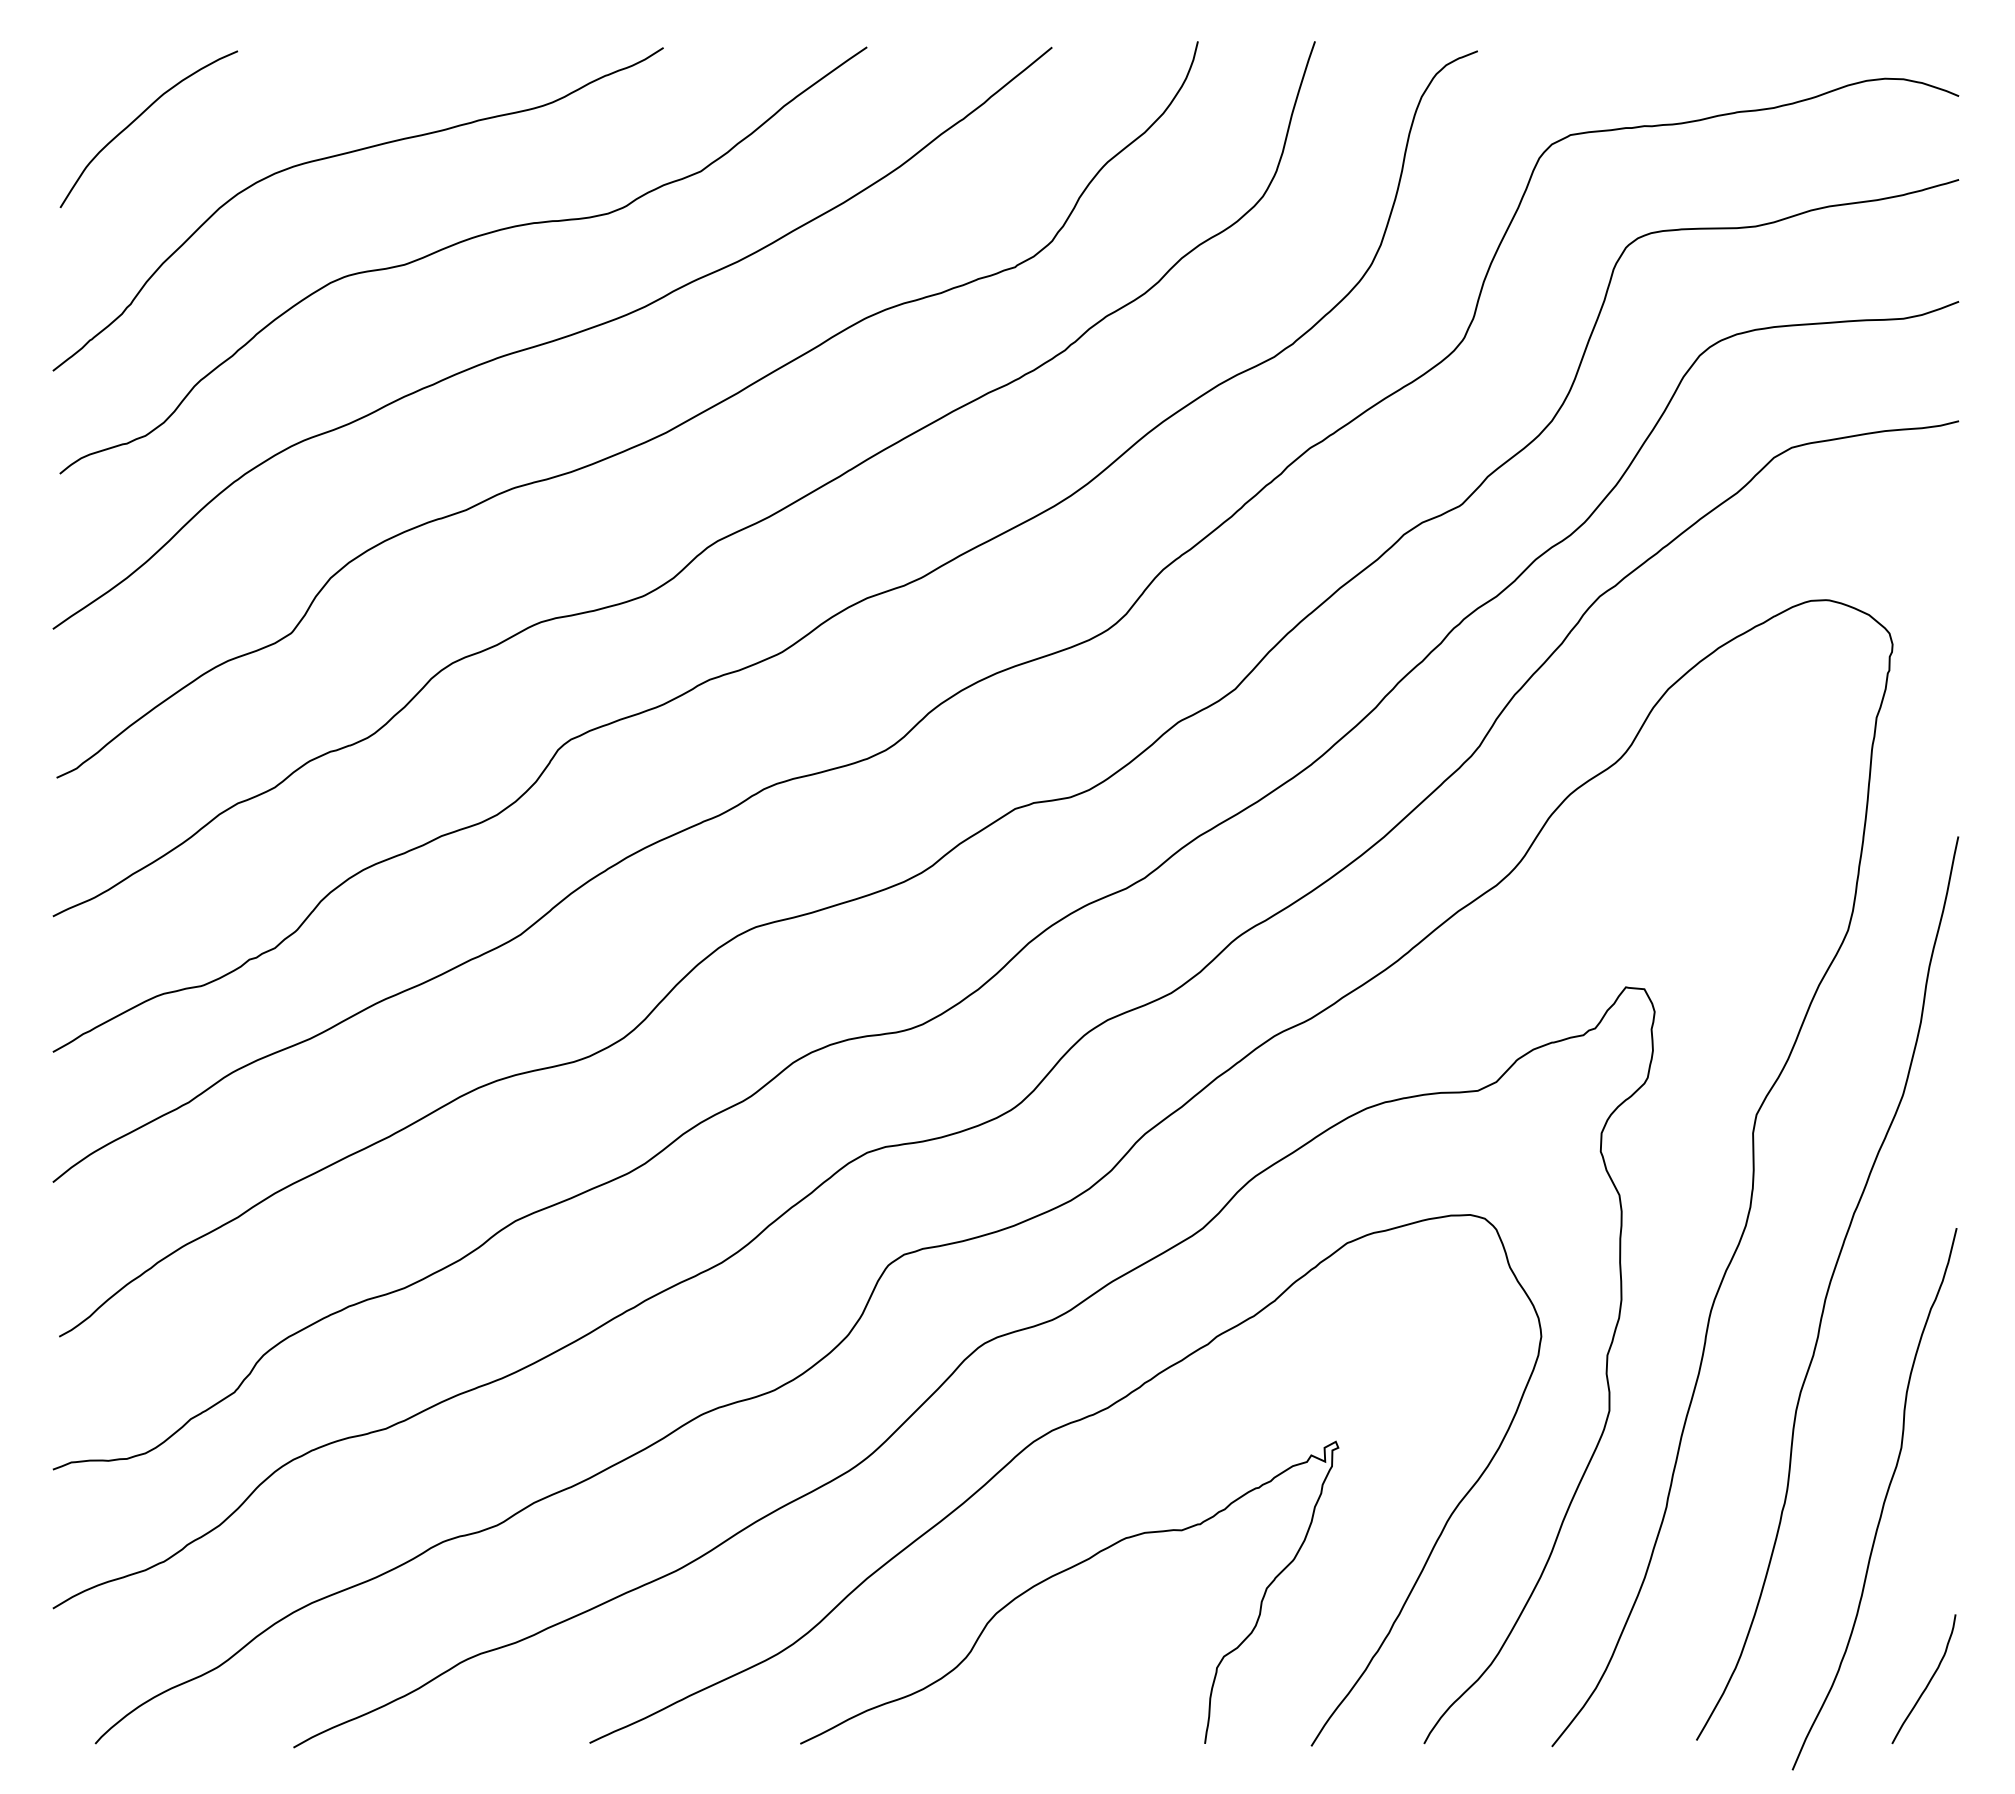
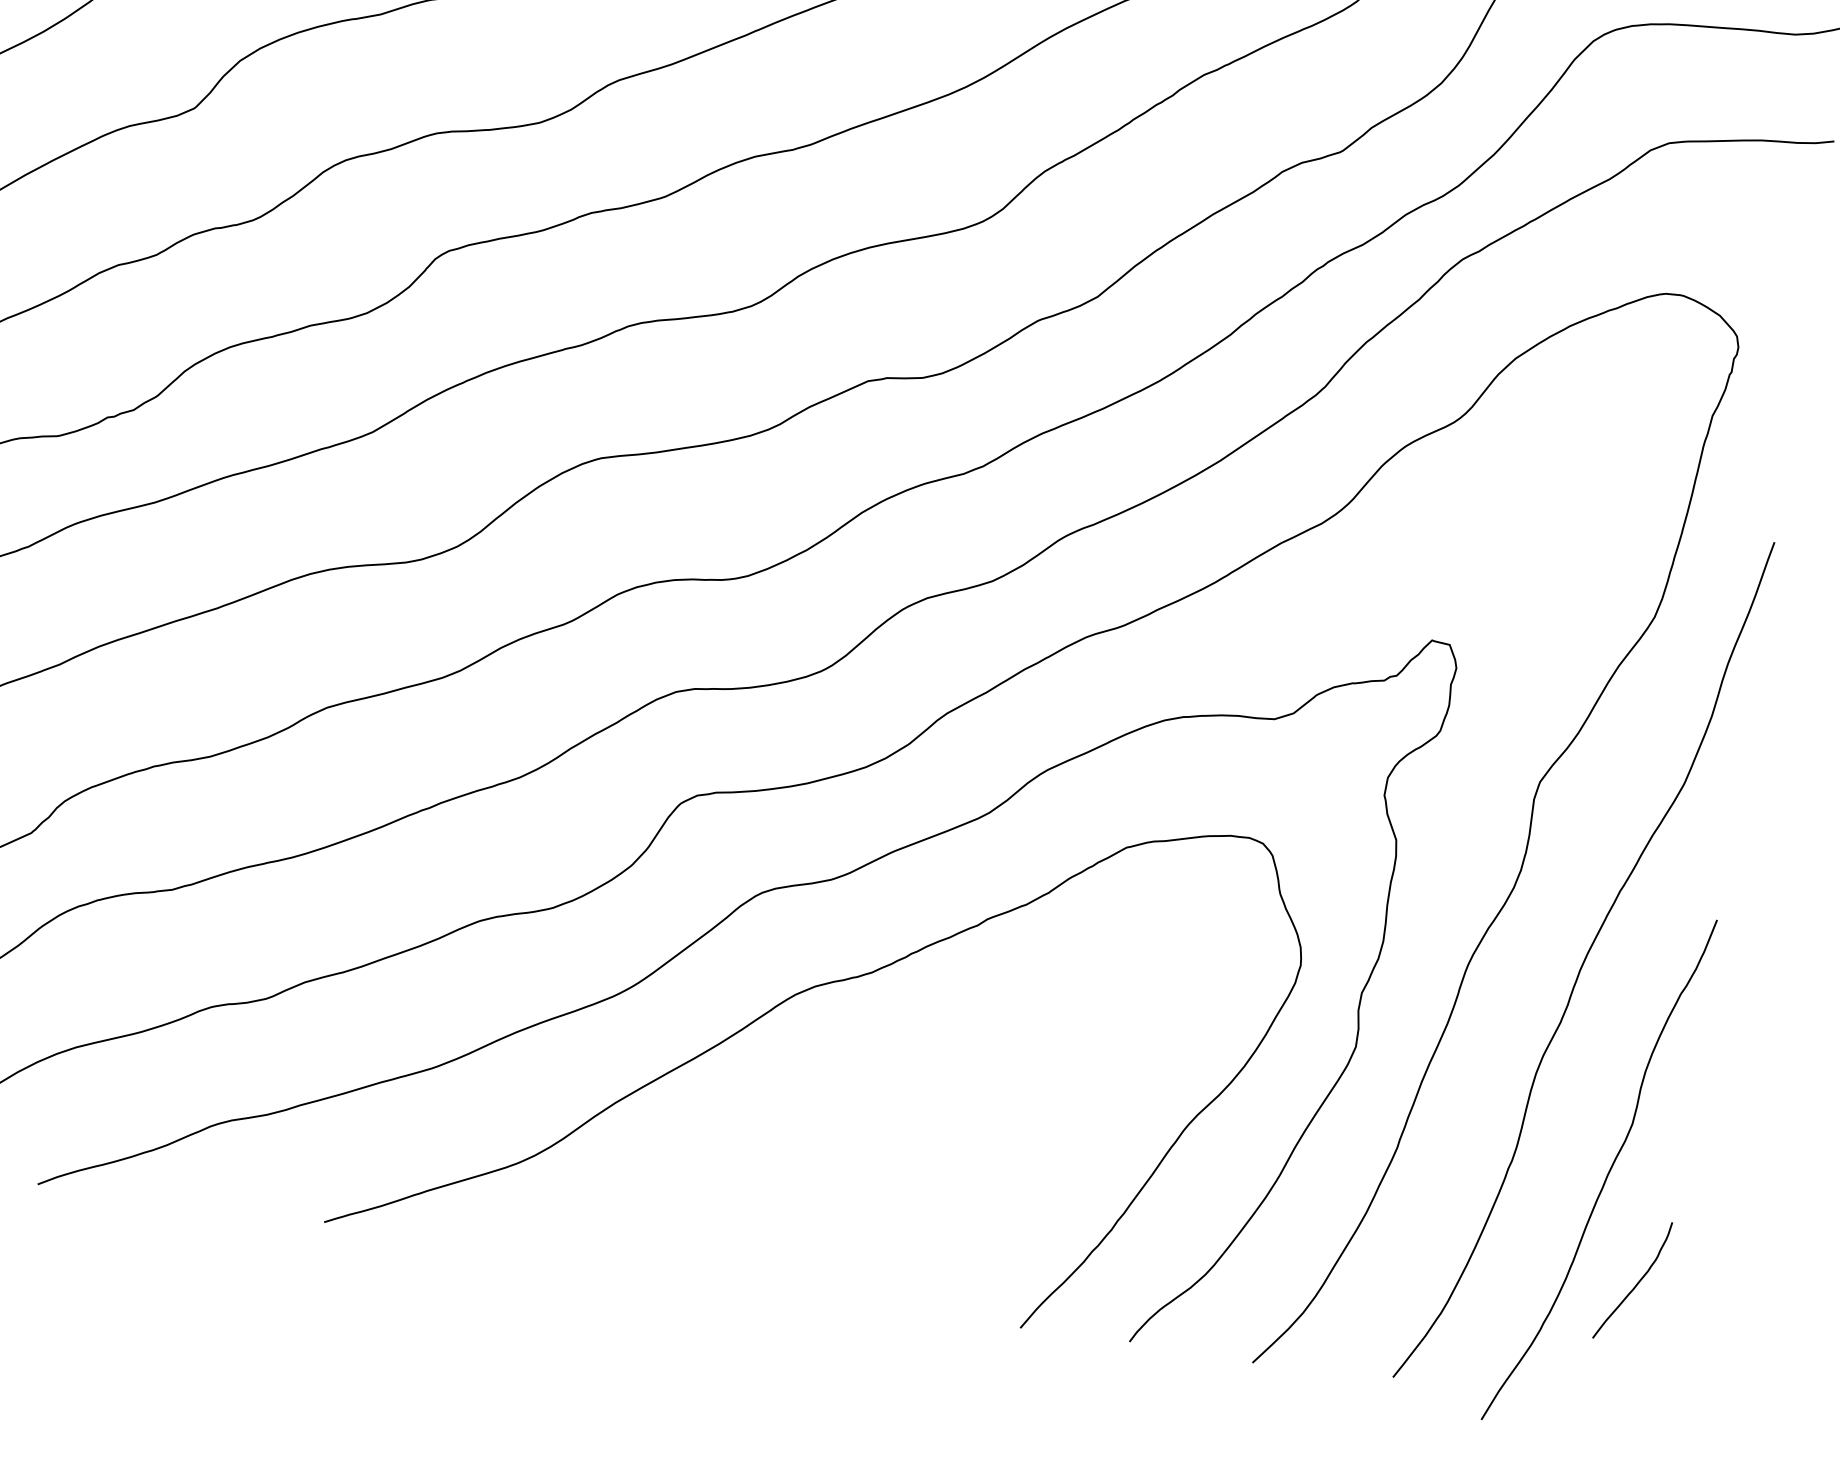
curve: (1061, 1573) -> (803, 1125), removed
curve: (1928, 1681) -> (1636, 1283), moved

